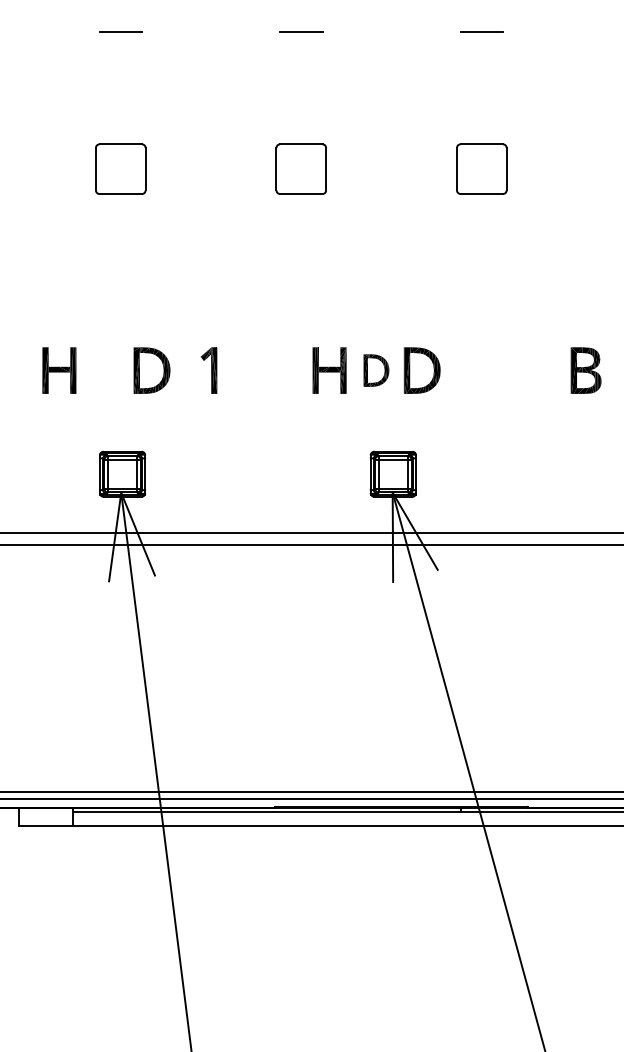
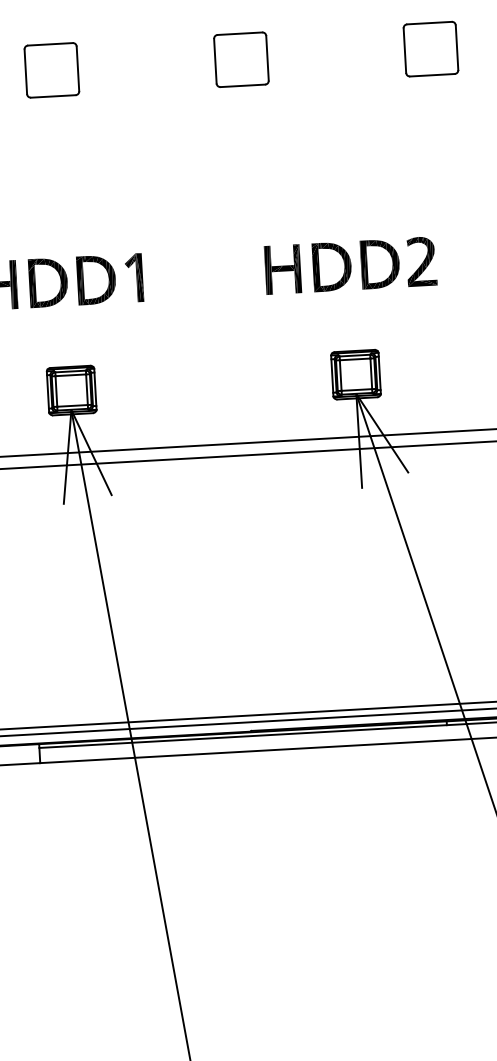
part: (461, 369) -> (421, 260), added
part: (105, 370) -> (47, 282), added
part: (208, 370) -> (133, 277), moved
part: (376, 370) -> (332, 266), size x1.43

